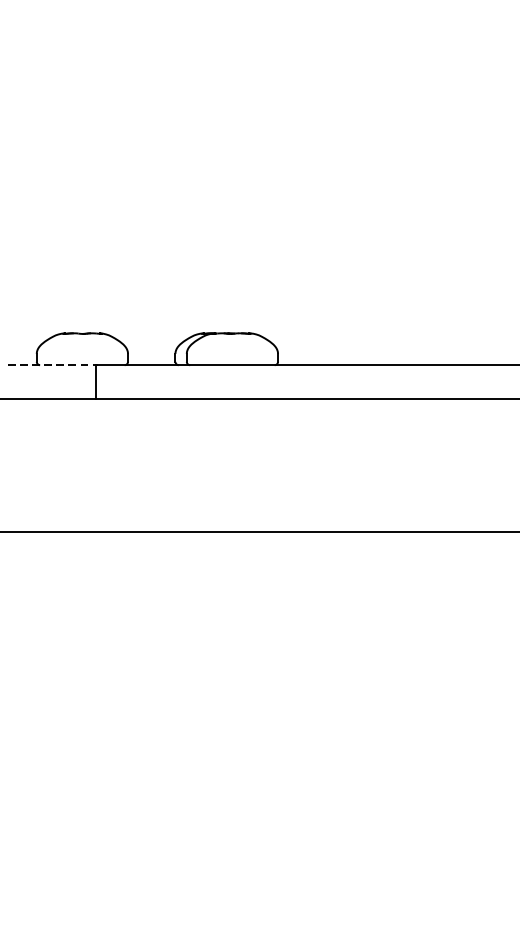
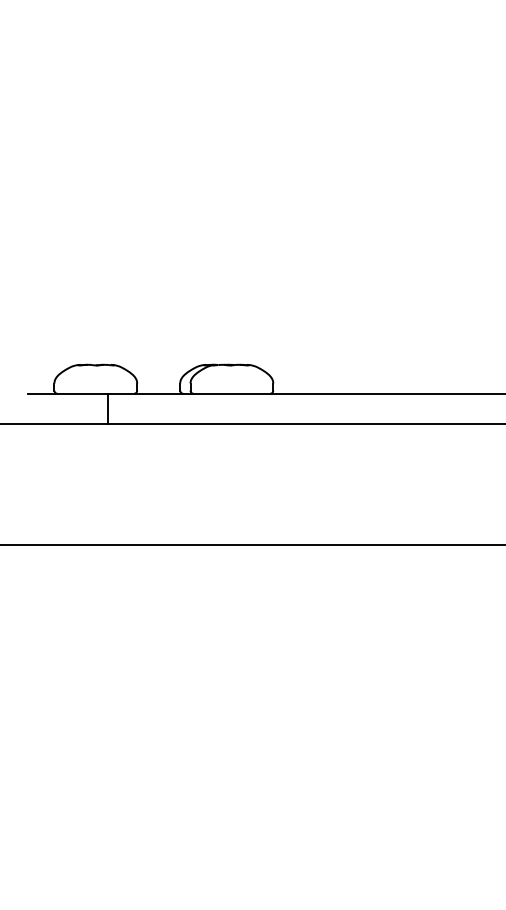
line: (52, 364) -> (68, 393), dashed -> solid

